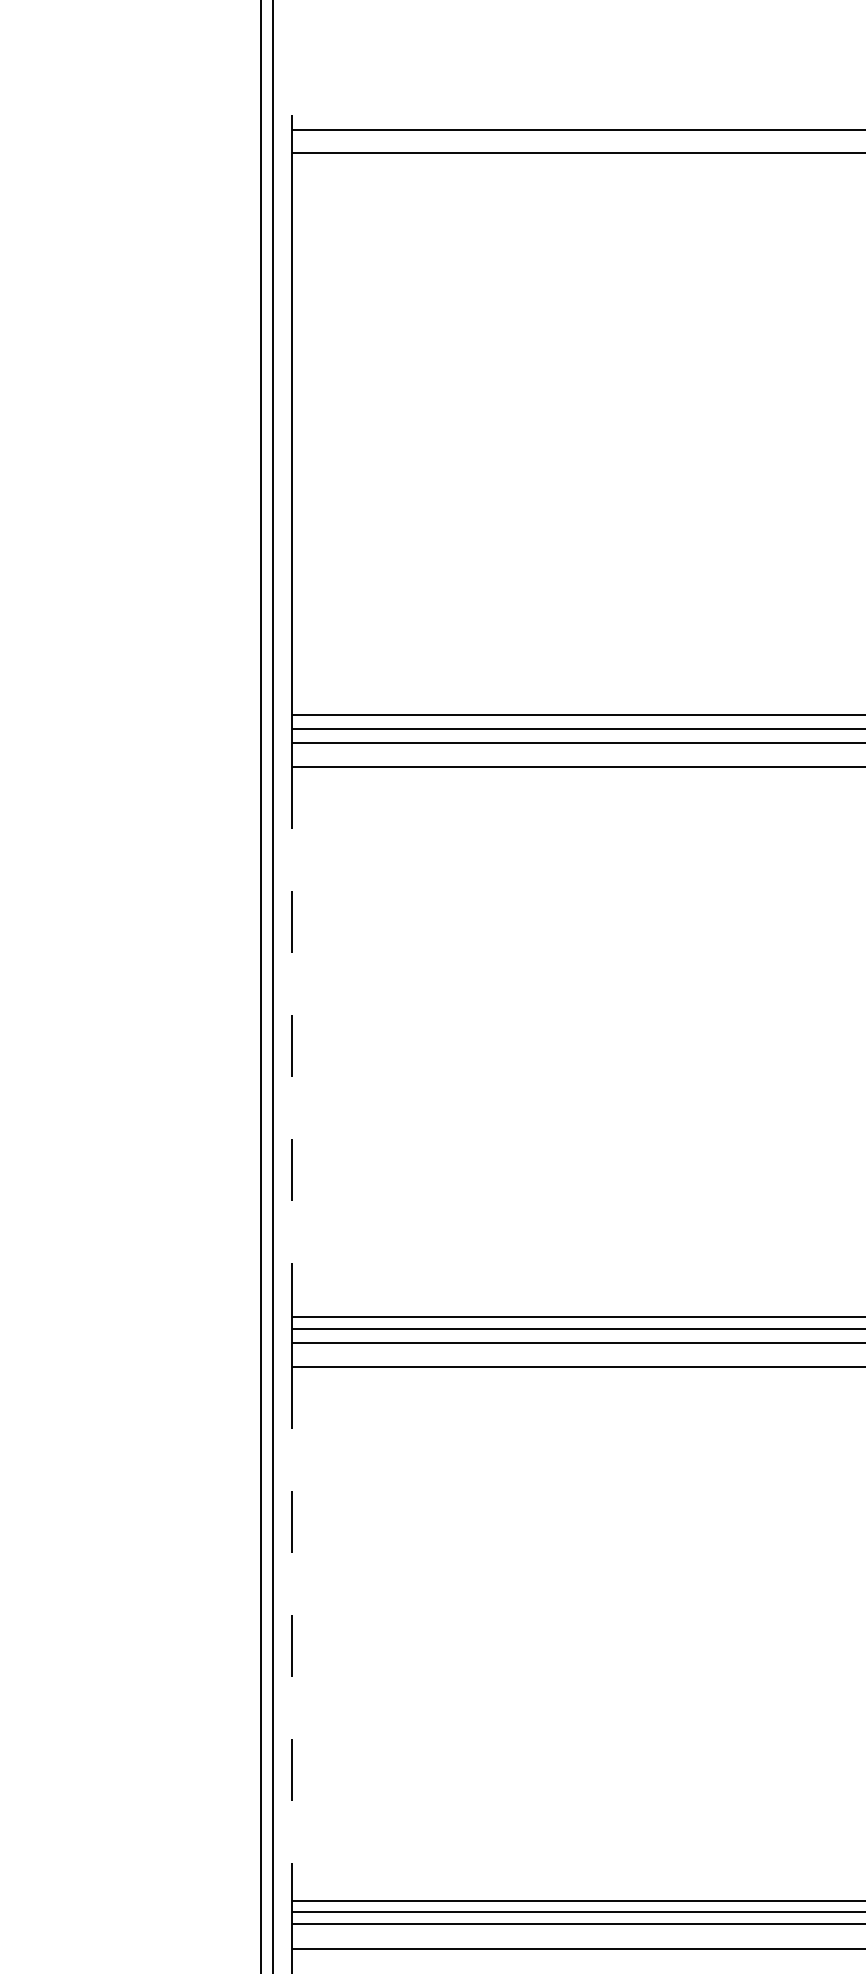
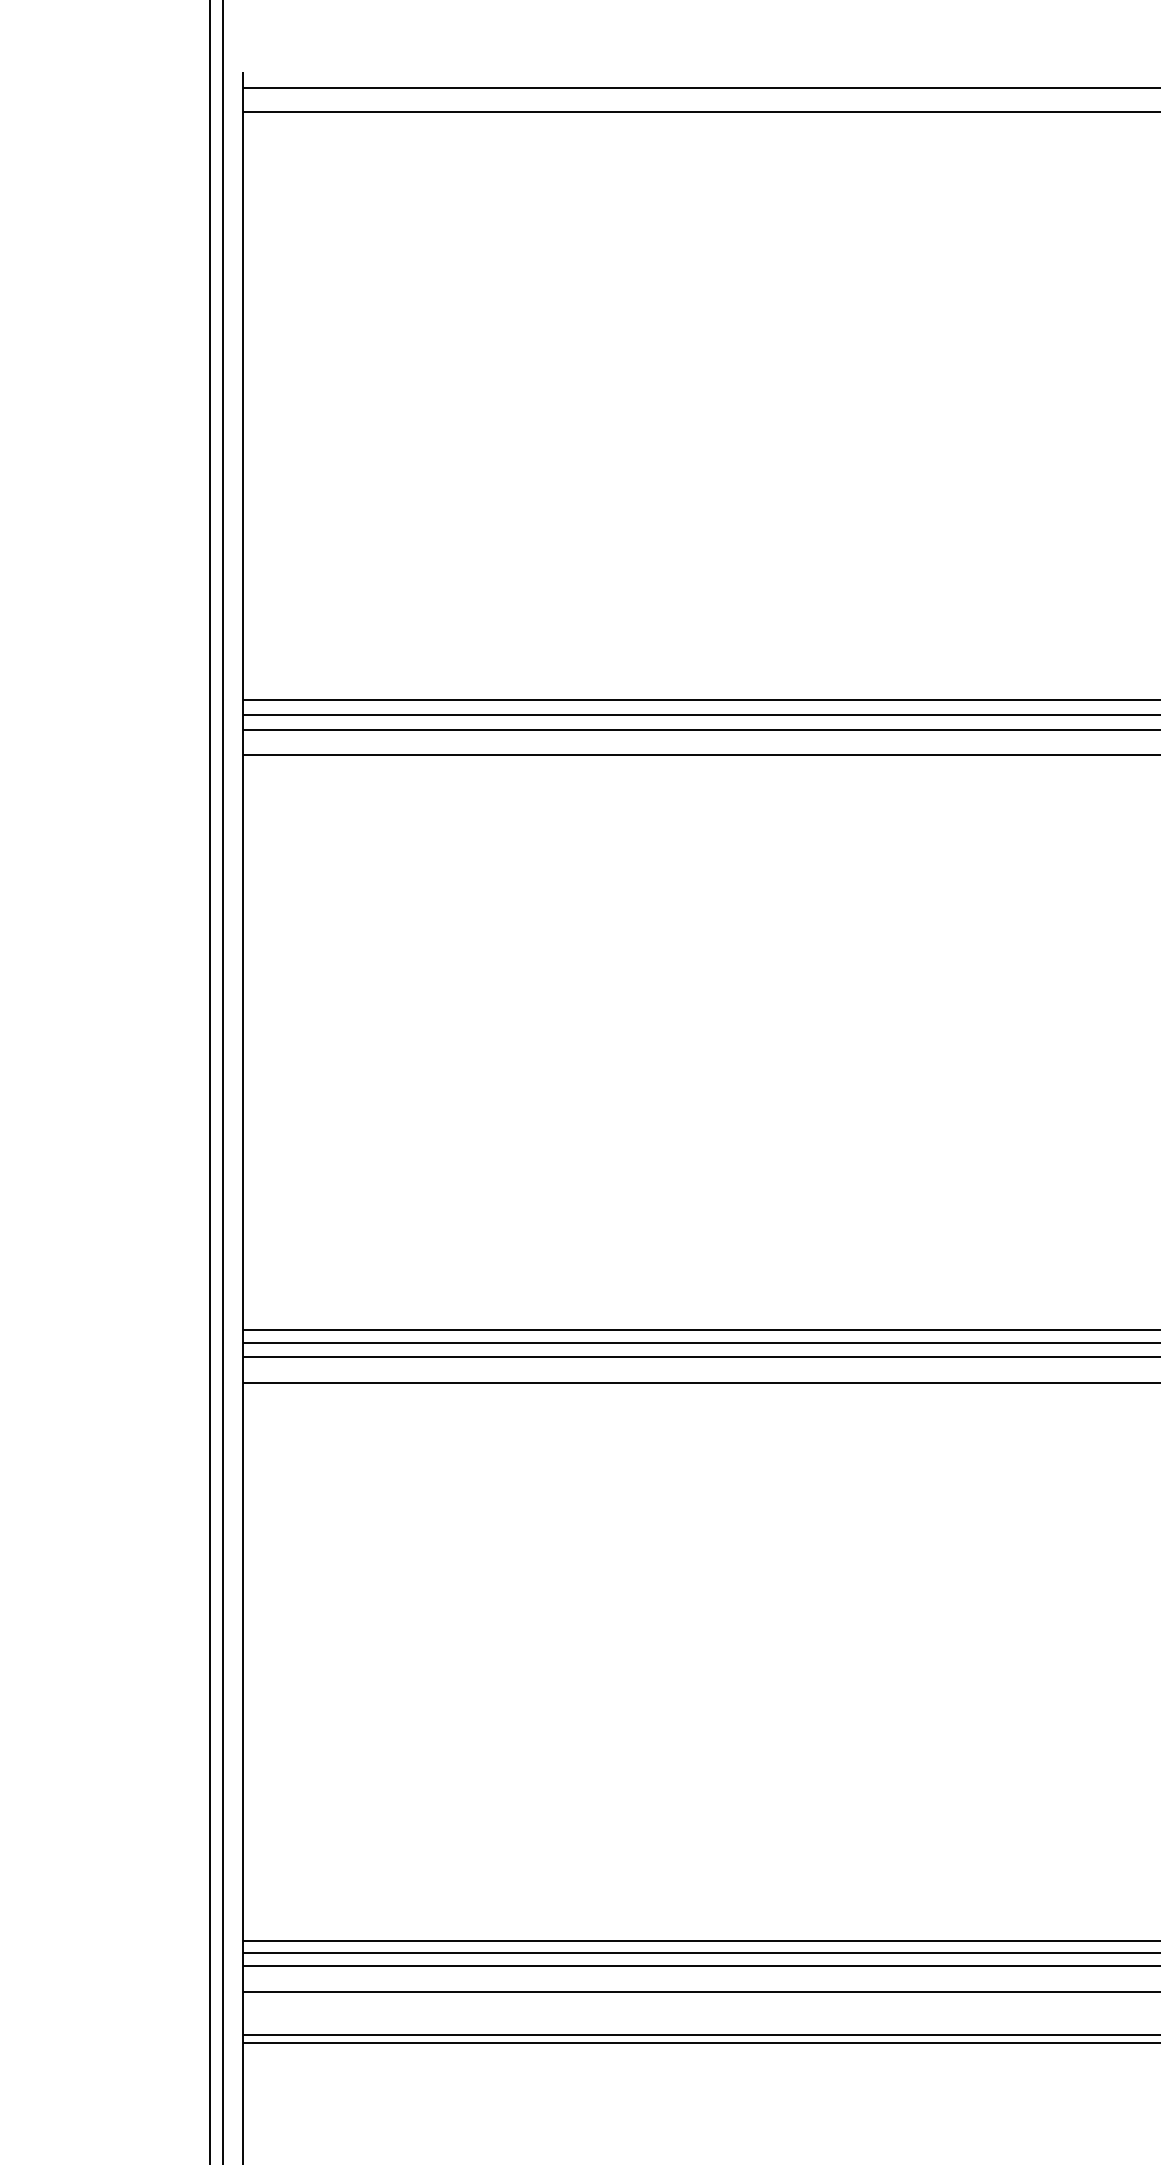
line: (291, 1042) -> (242, 1042), dashed -> solid
line: (291, 1634) -> (242, 1662), dashed -> solid

